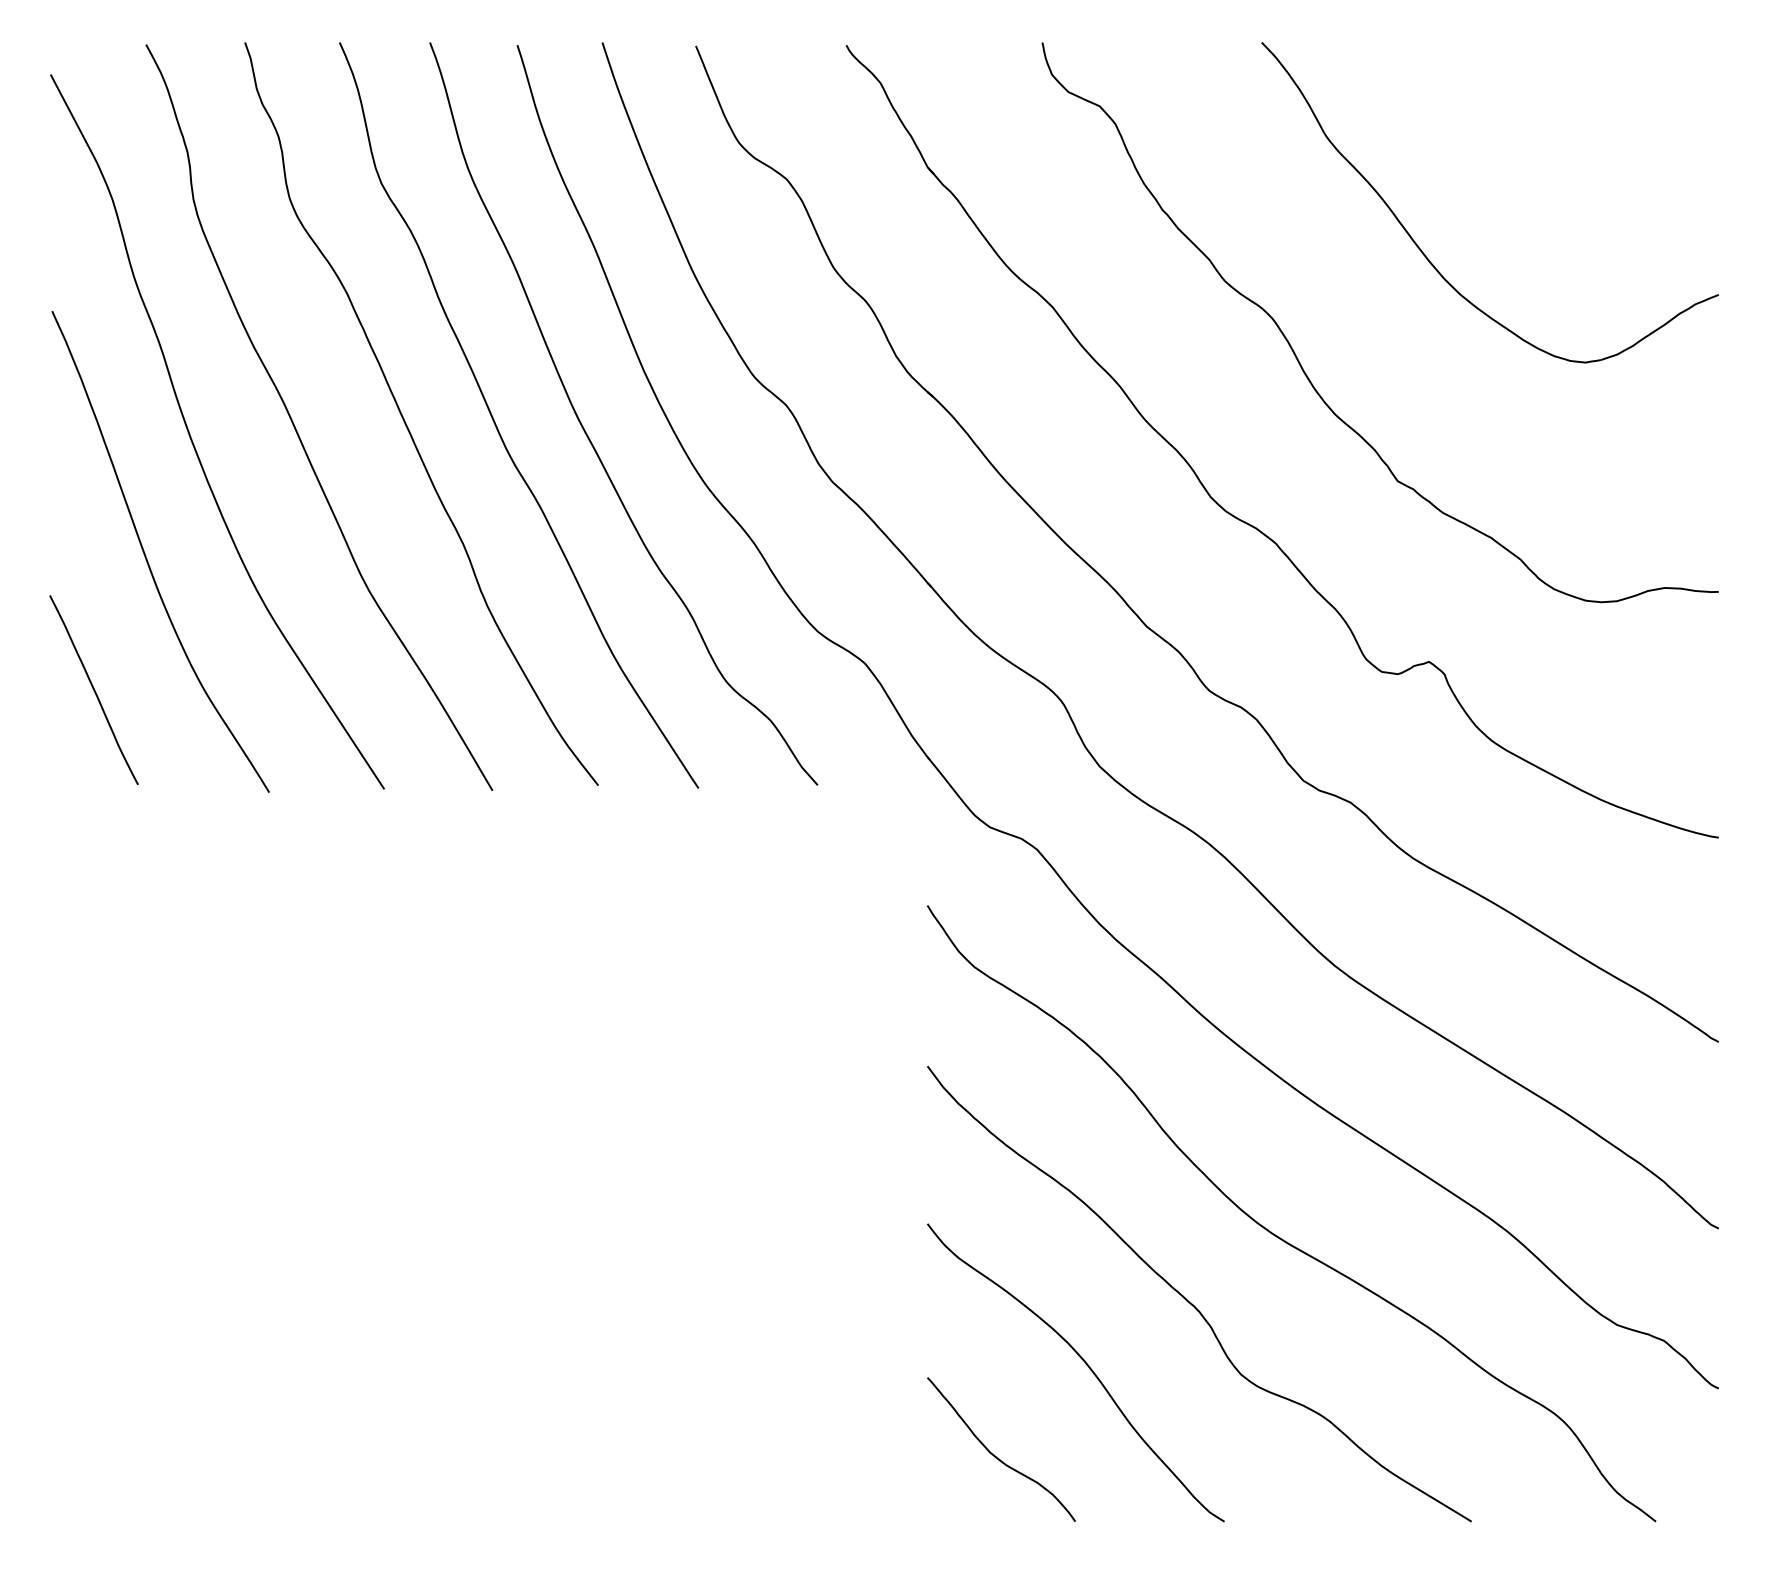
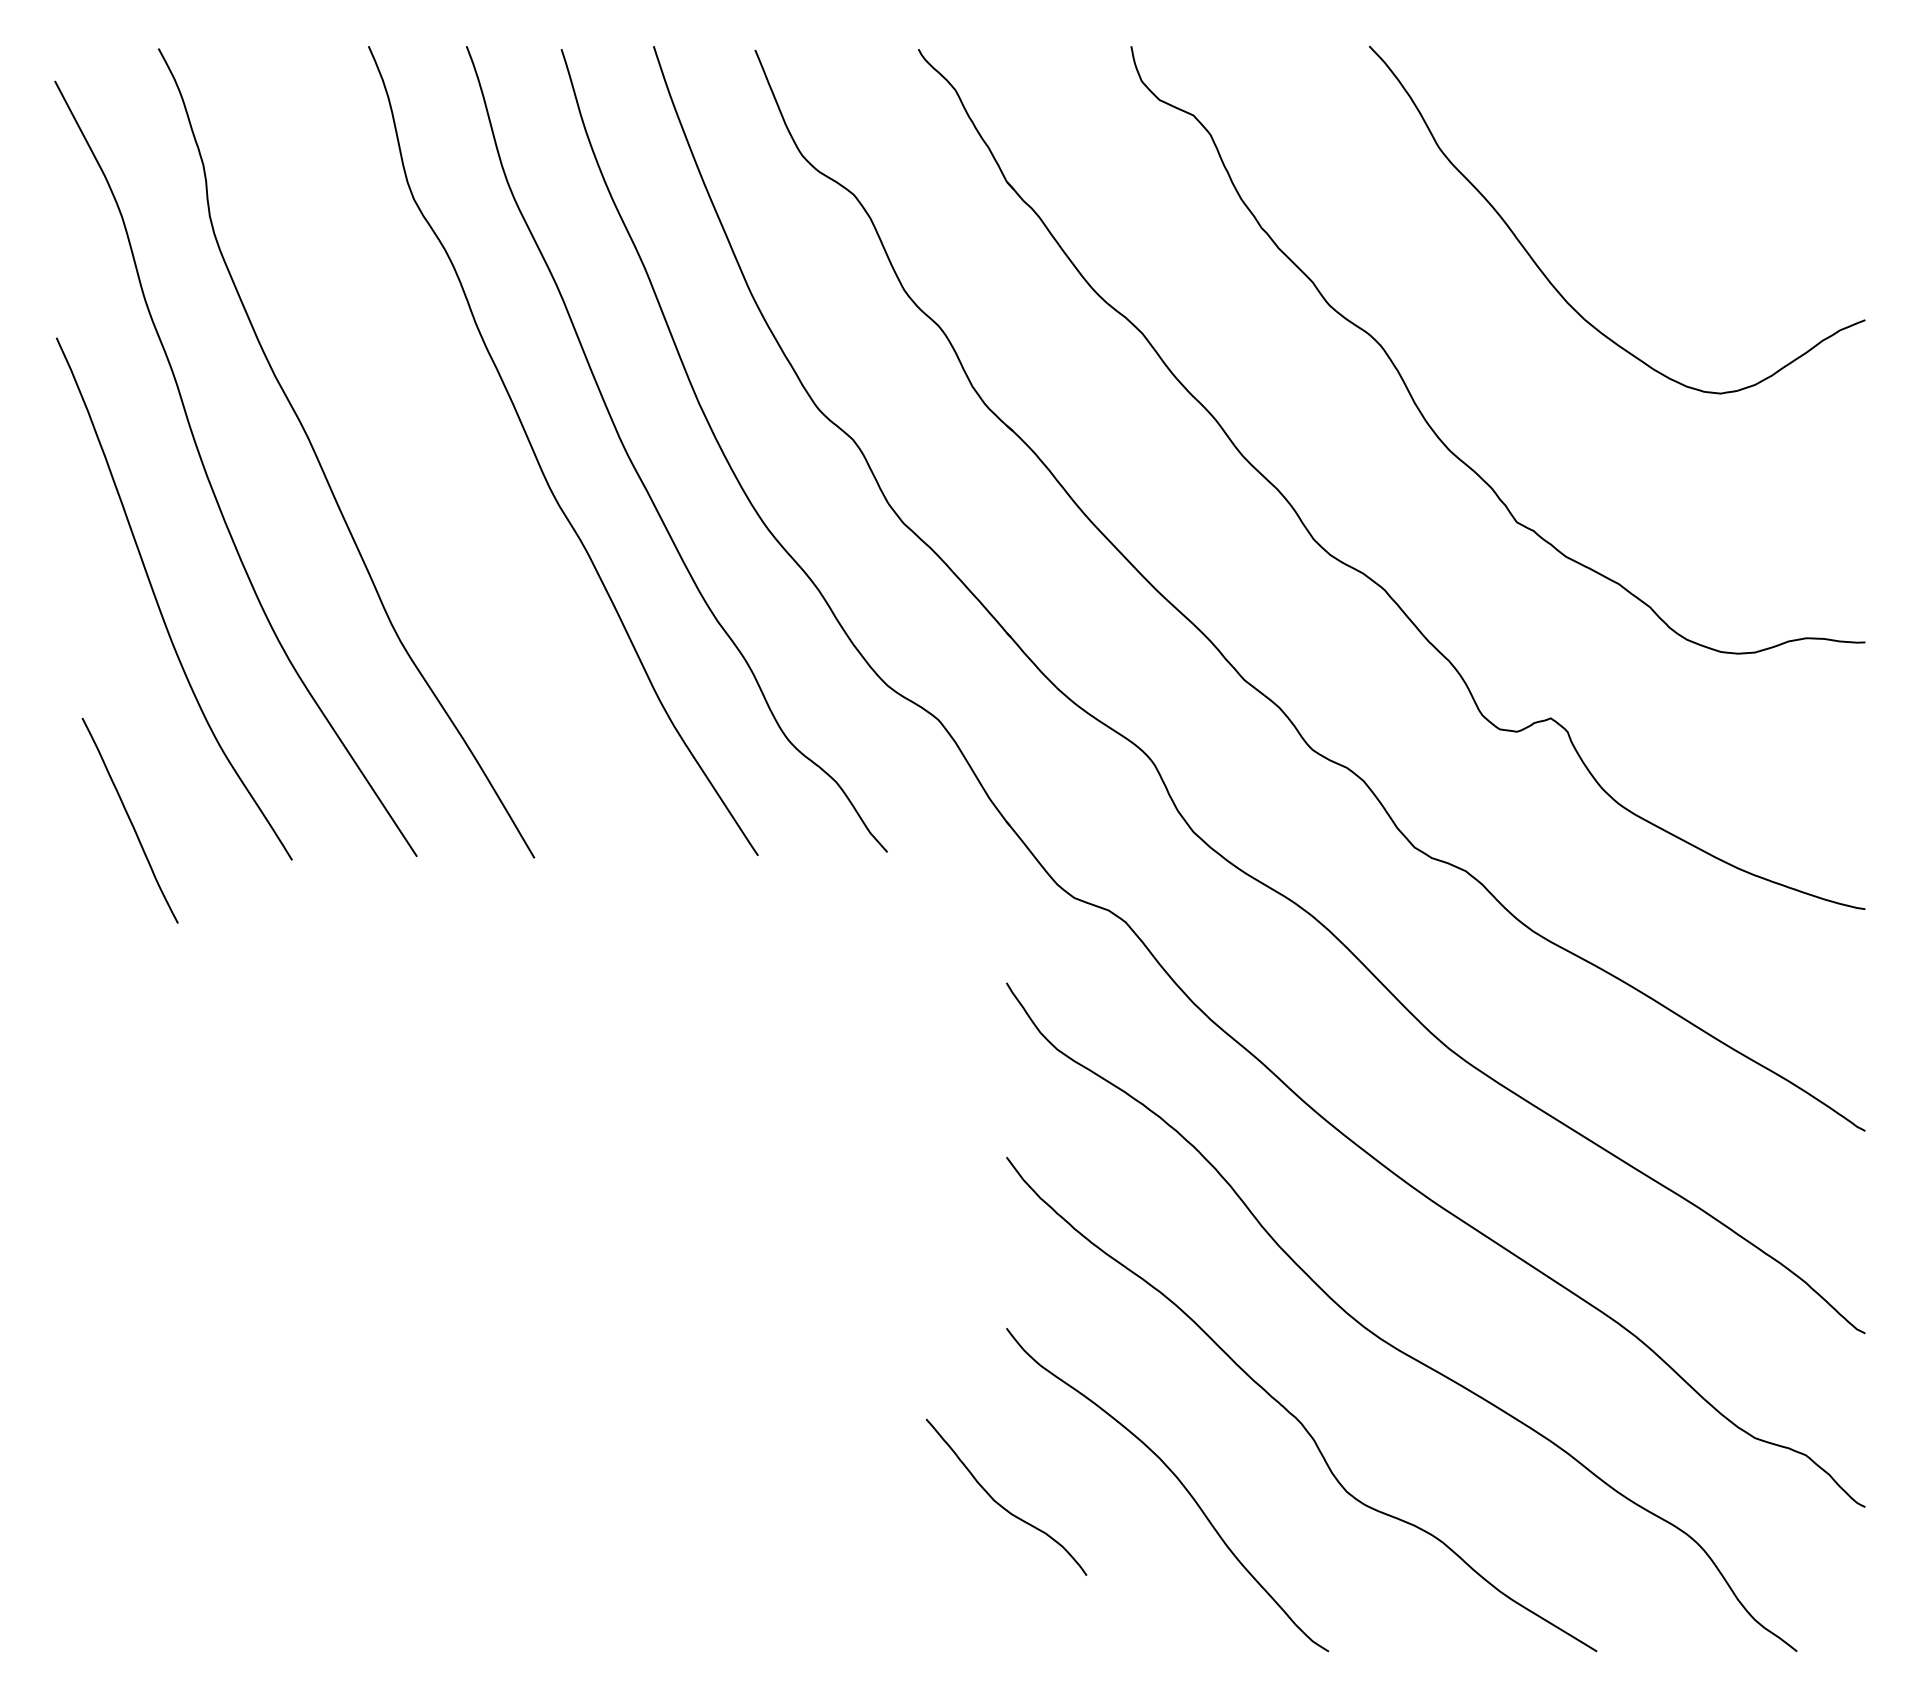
curve: (405, 420) -> (440, 456), removed
curve: (93, 689) -> (129, 820), moved
curve: (995, 1455) -> (1000, 1503), moved

